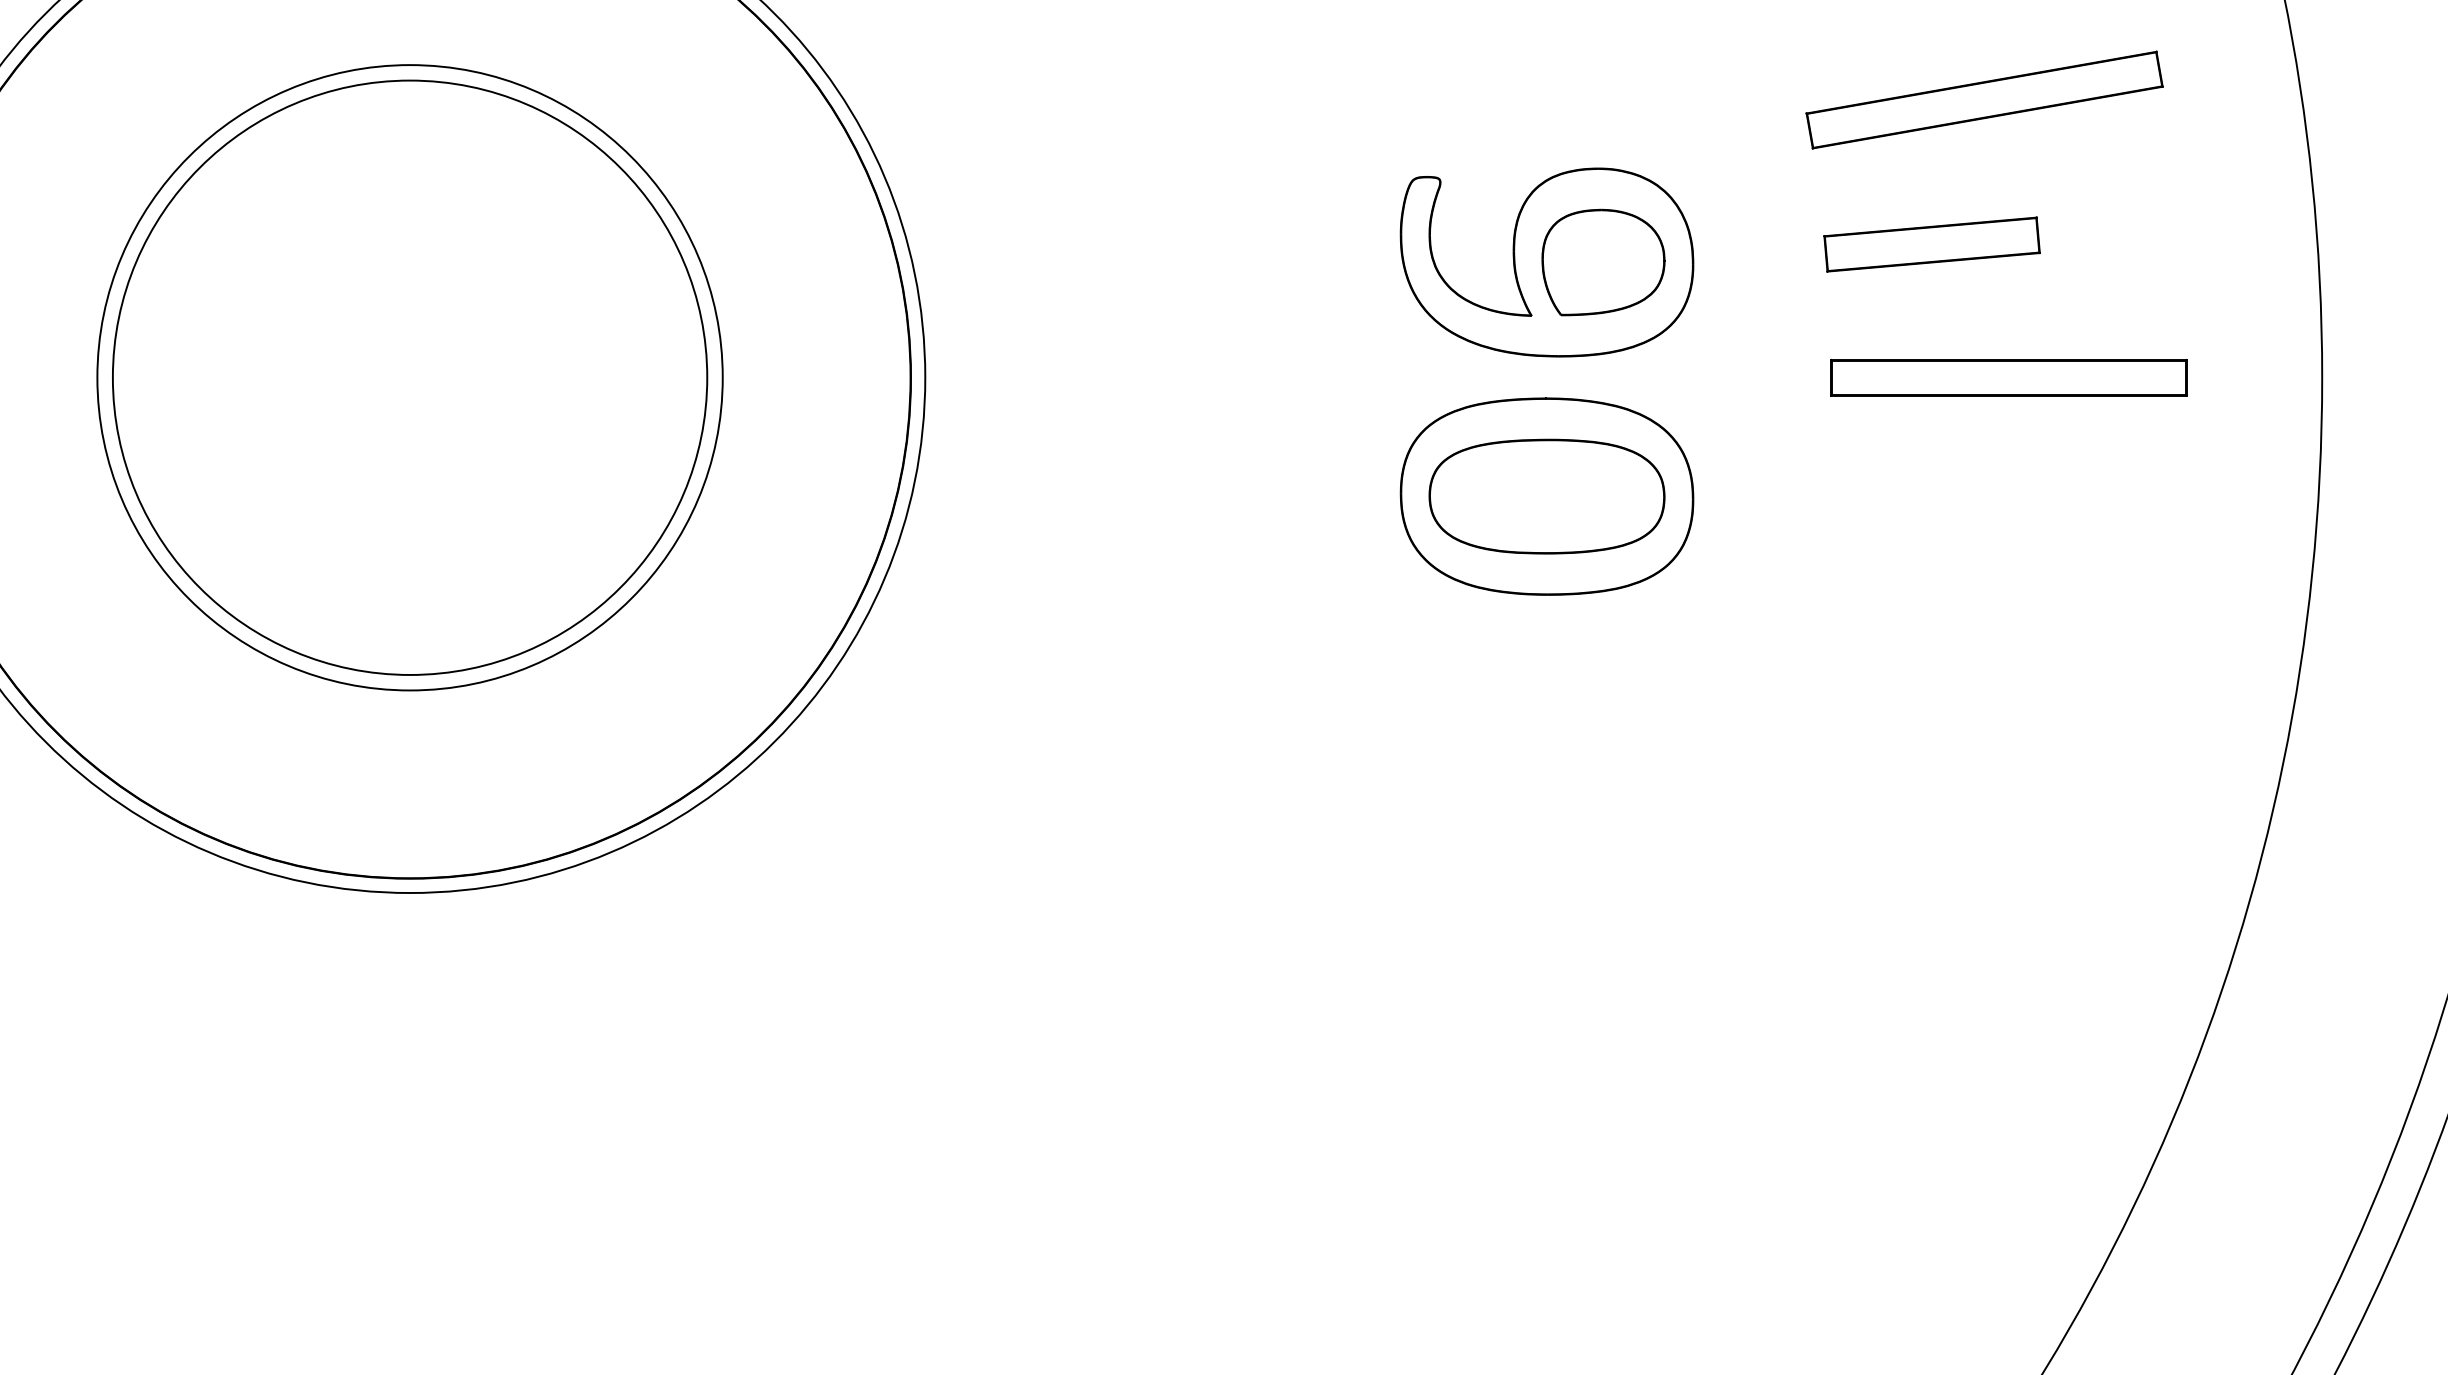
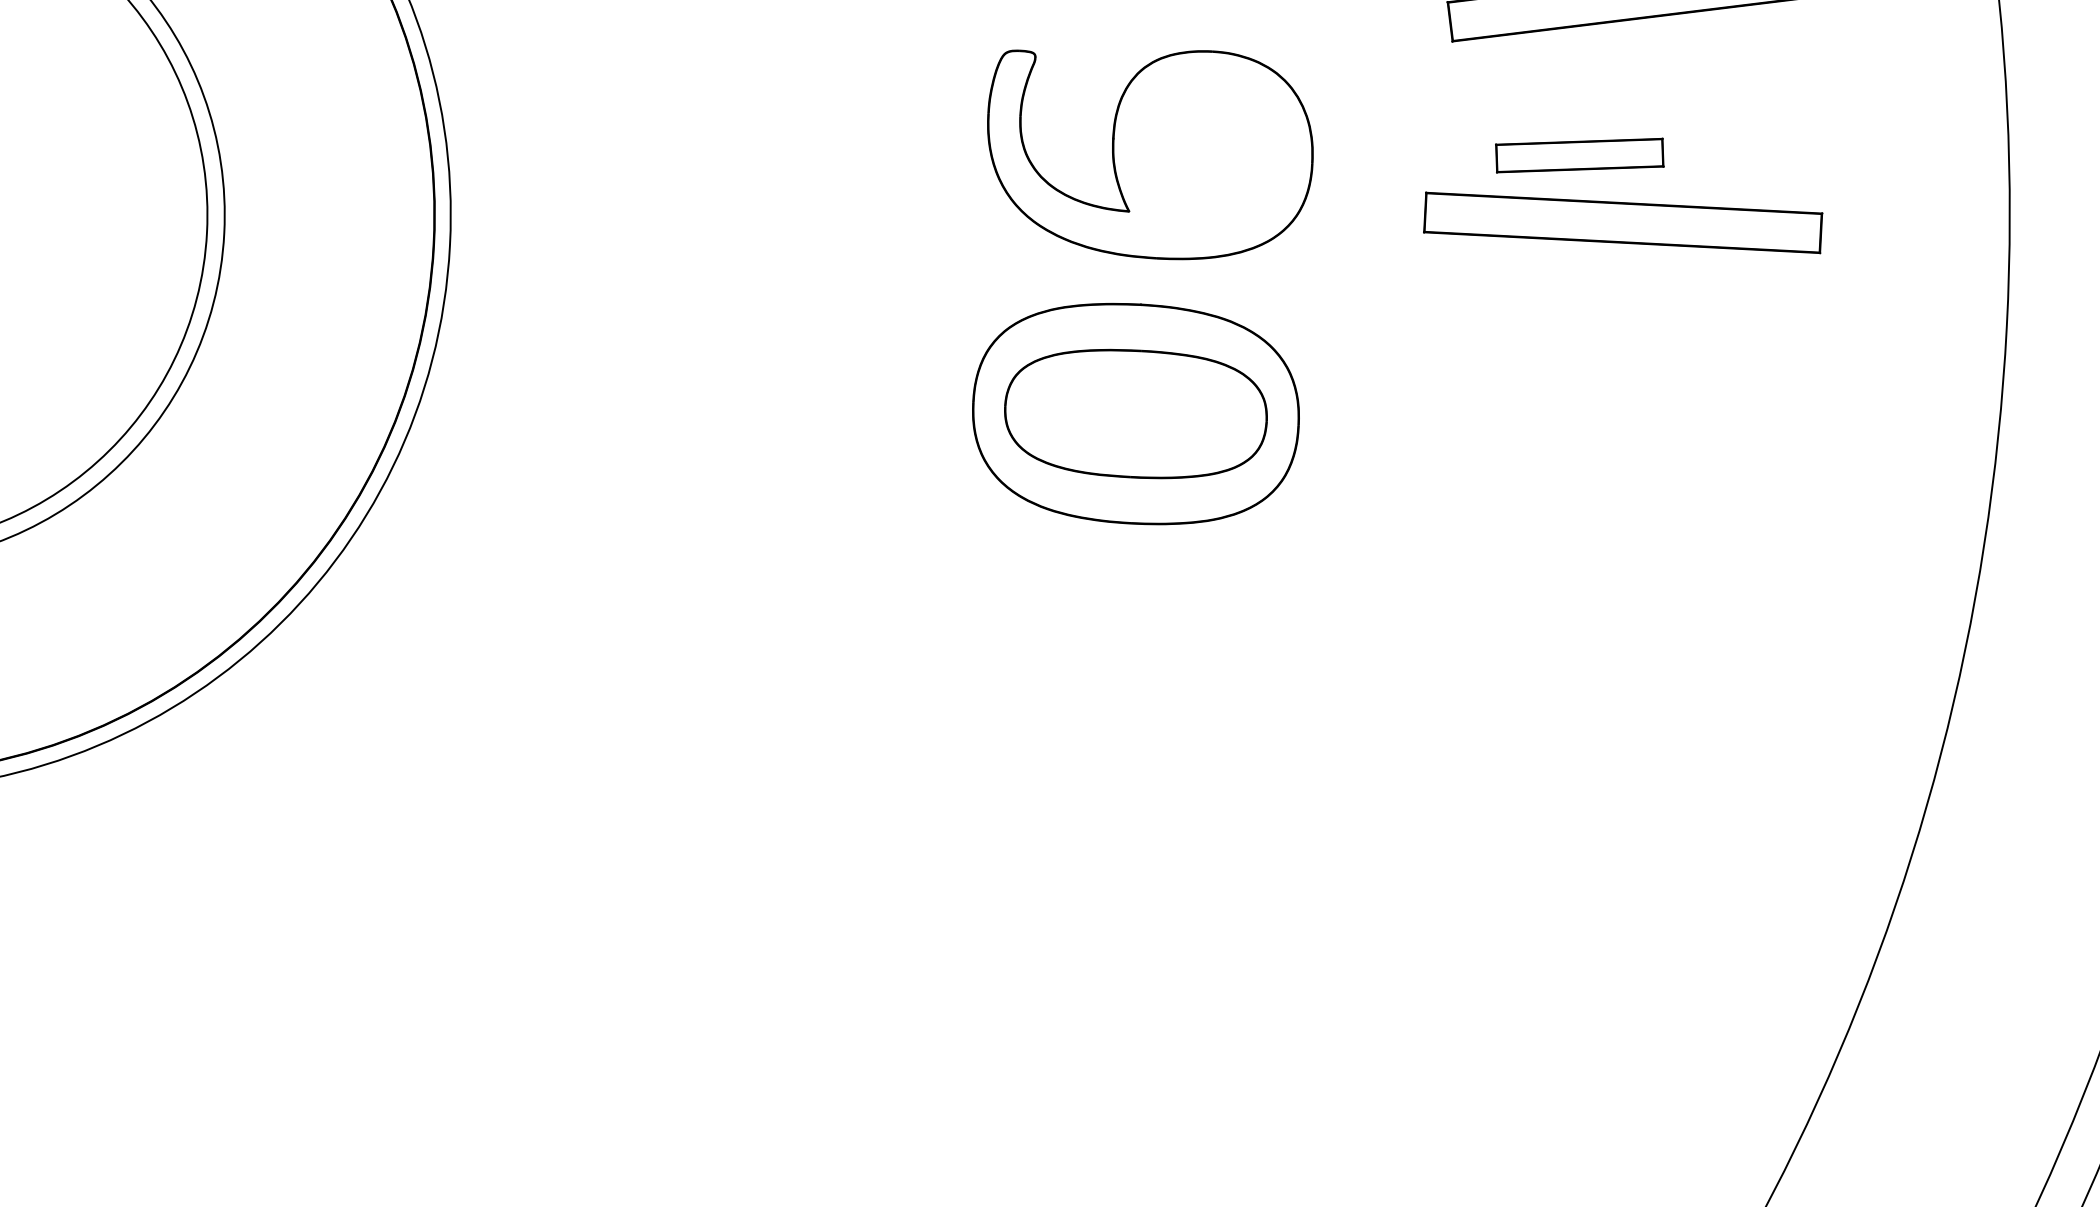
part: (1931, 244) -> (1579, 155), size x0.7
part: (1603, 262) -> (1212, 156), removed
part: (2008, 377) -> (1622, 222), moved

